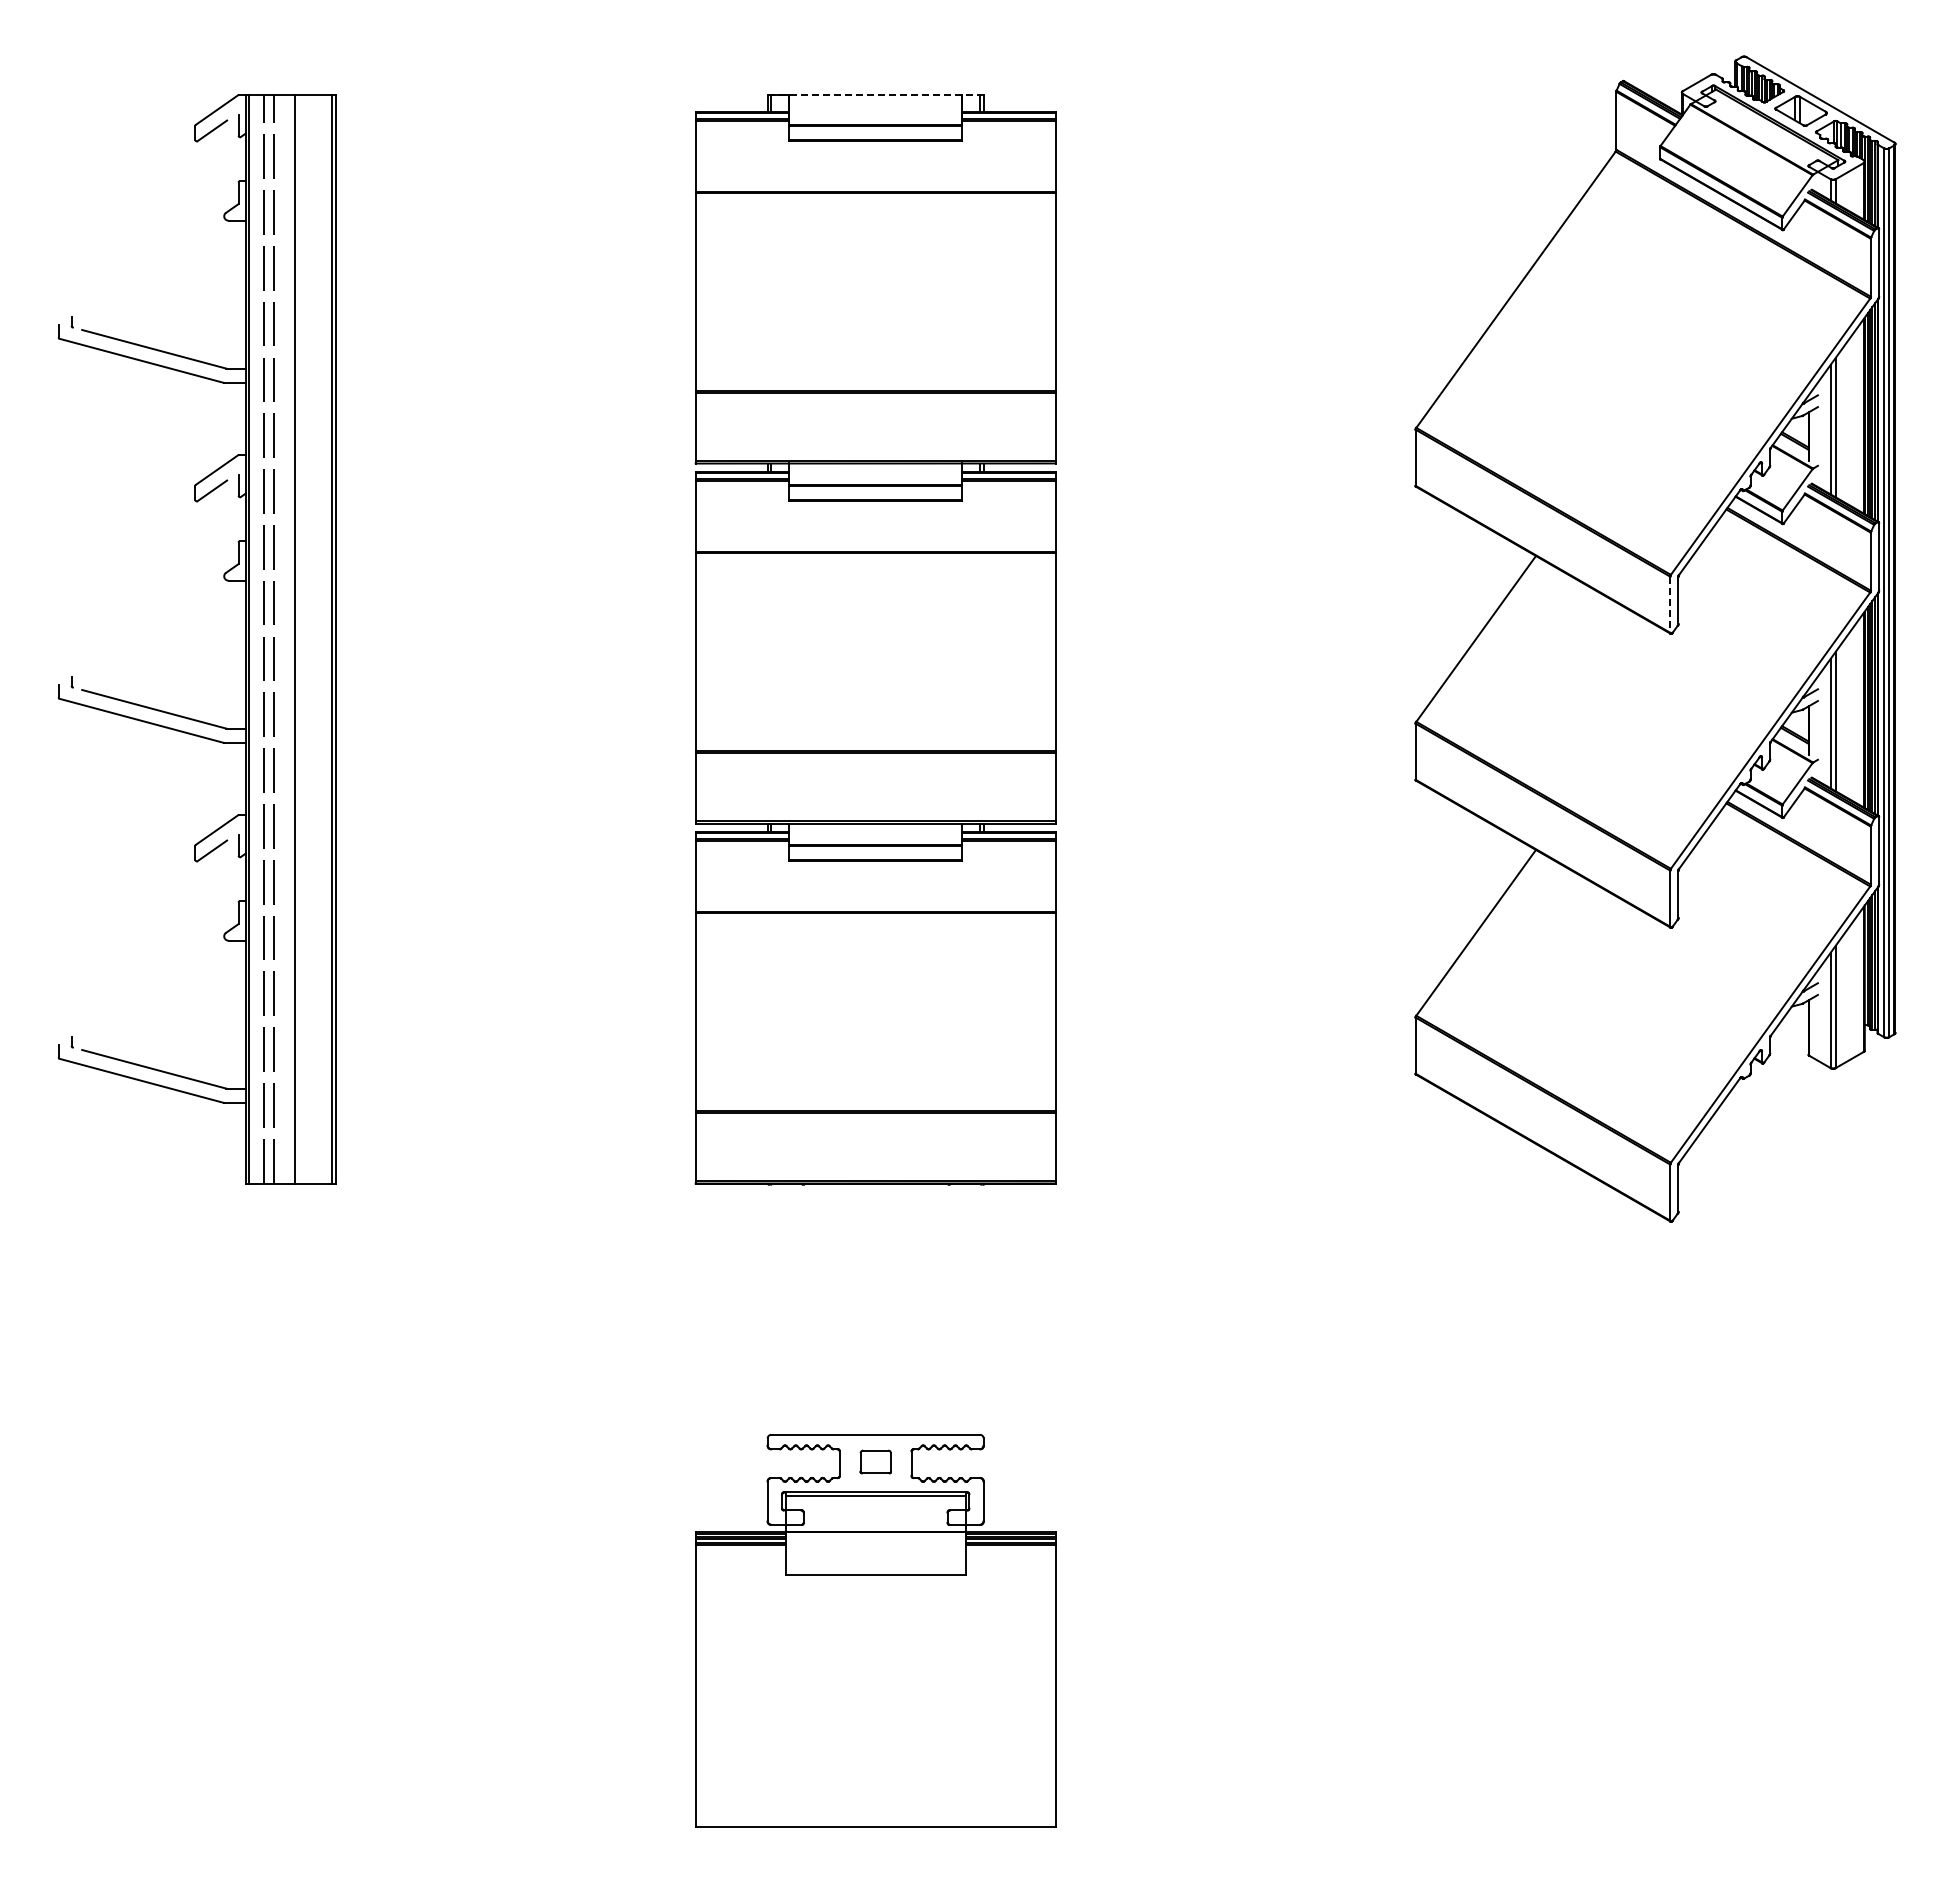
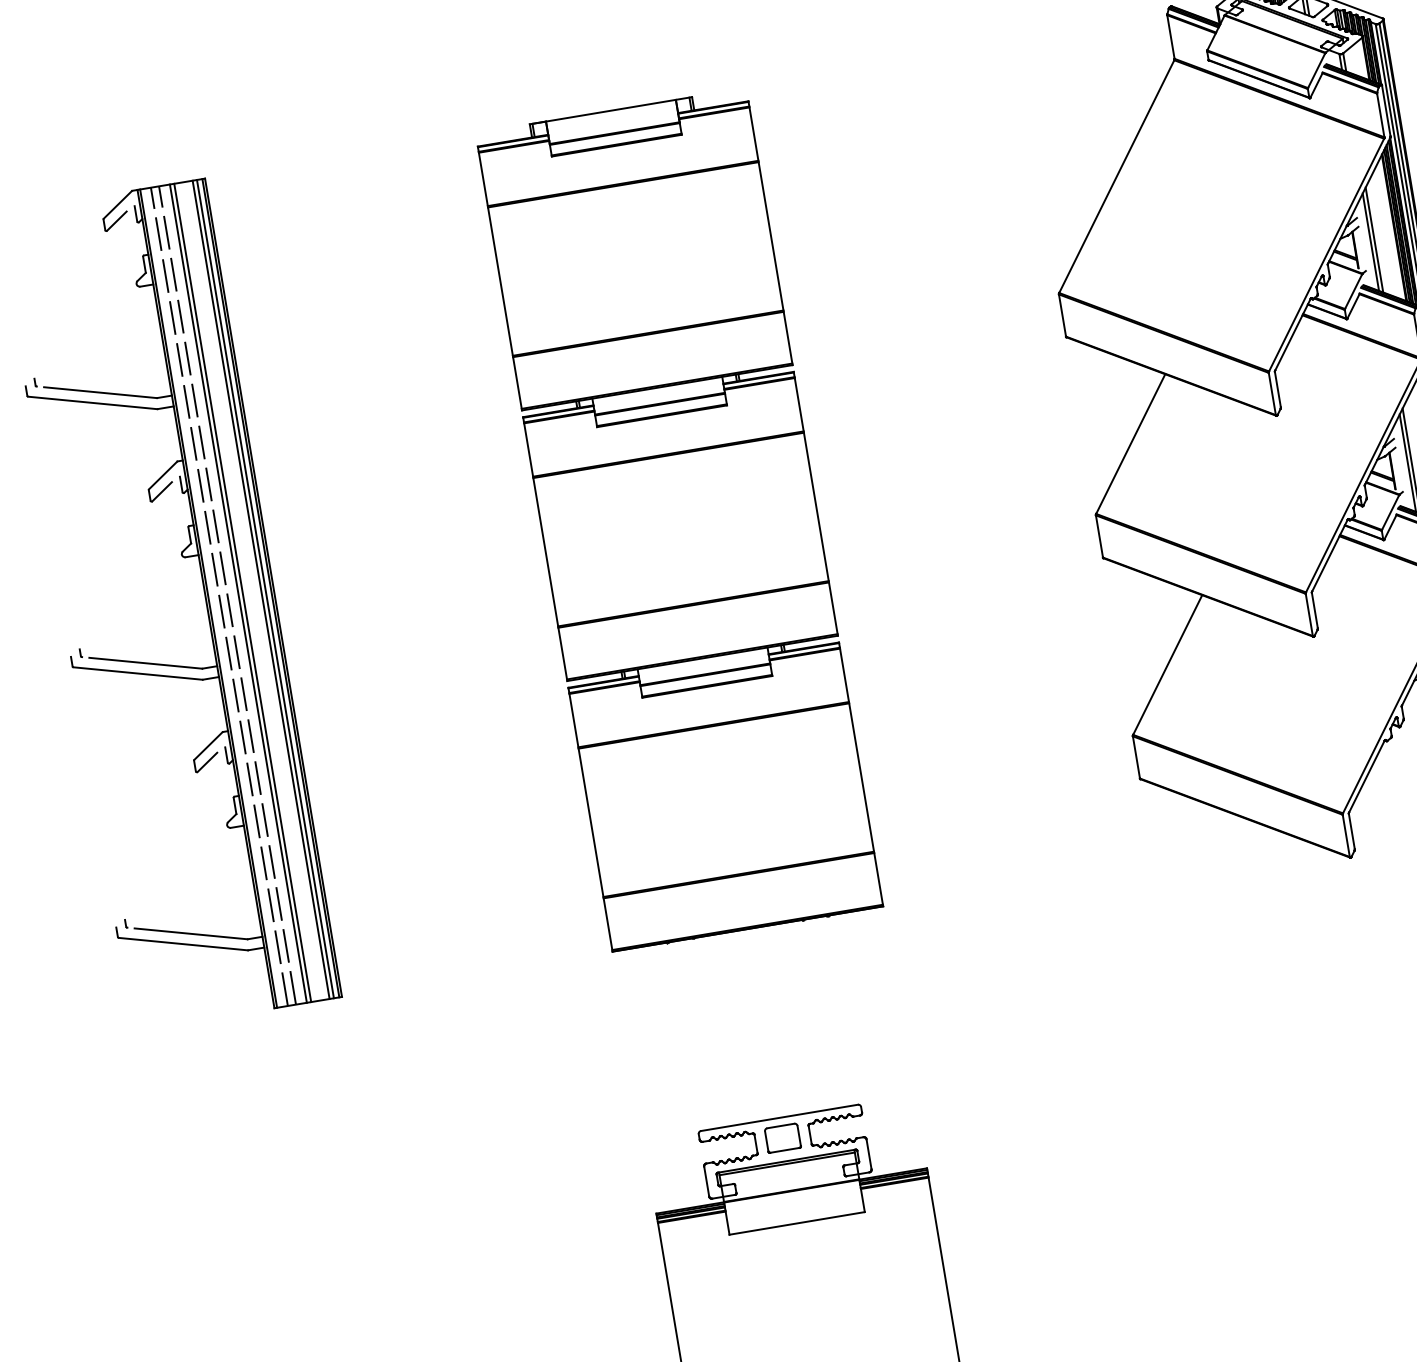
line: (875, 94) -> (610, 110), dashed -> solid
line: (1670, 605) -> (1272, 394), dashed -> solid
line: (288, 638) -> (237, 593), added
line: (319, 638) -> (261, 589), added
line: (324, 638) -> (265, 588), added
part: (875, 1461) -> (782, 1137), size x1.43

